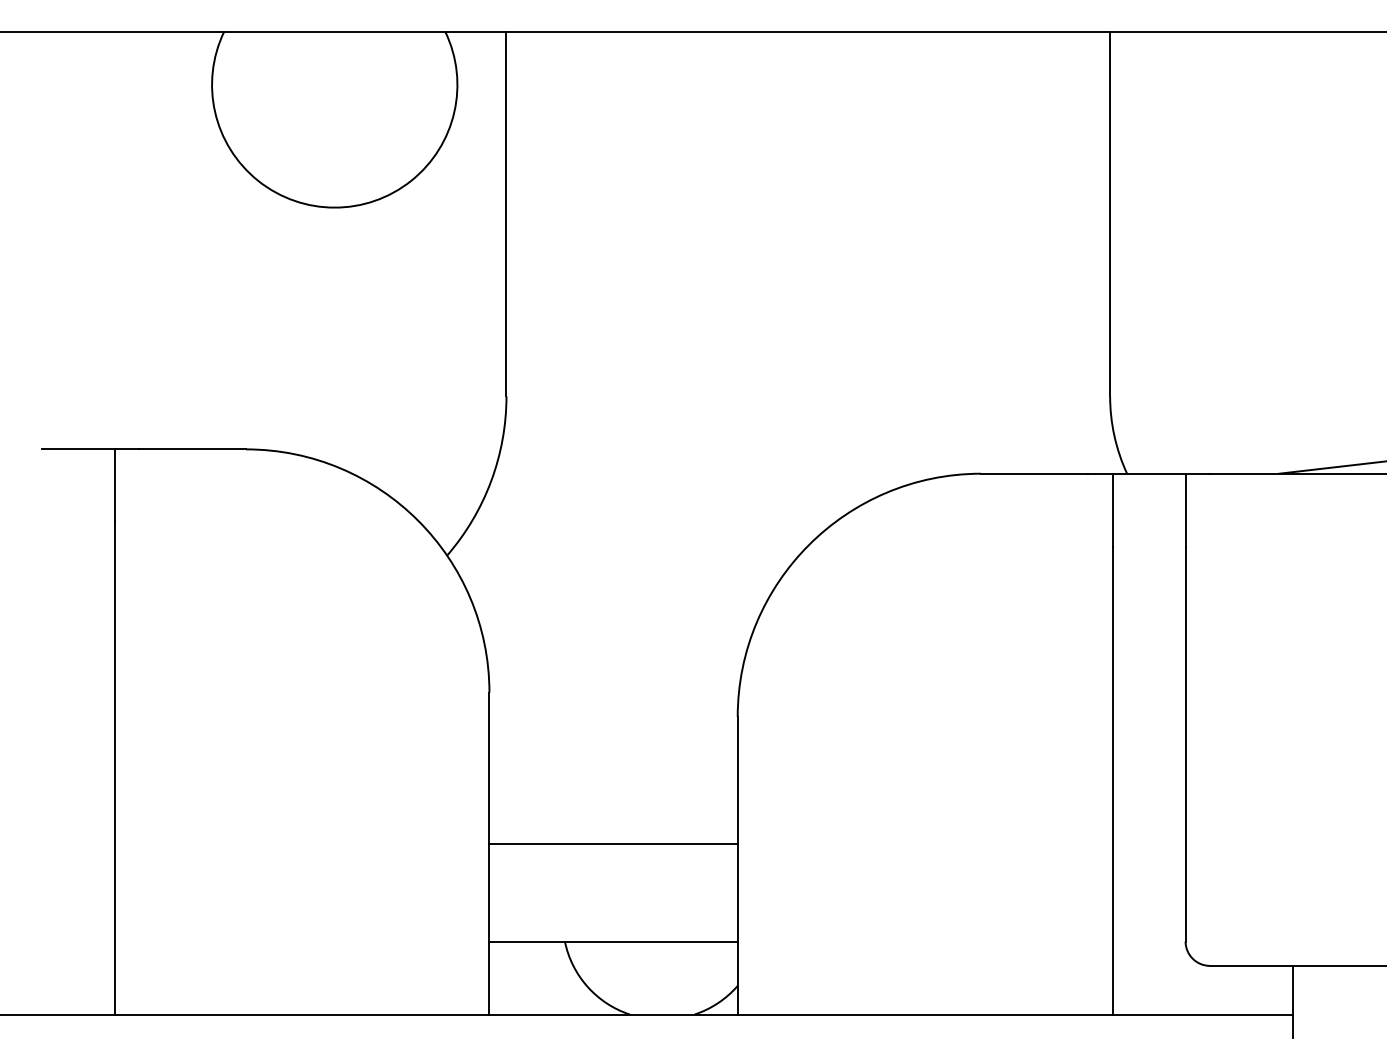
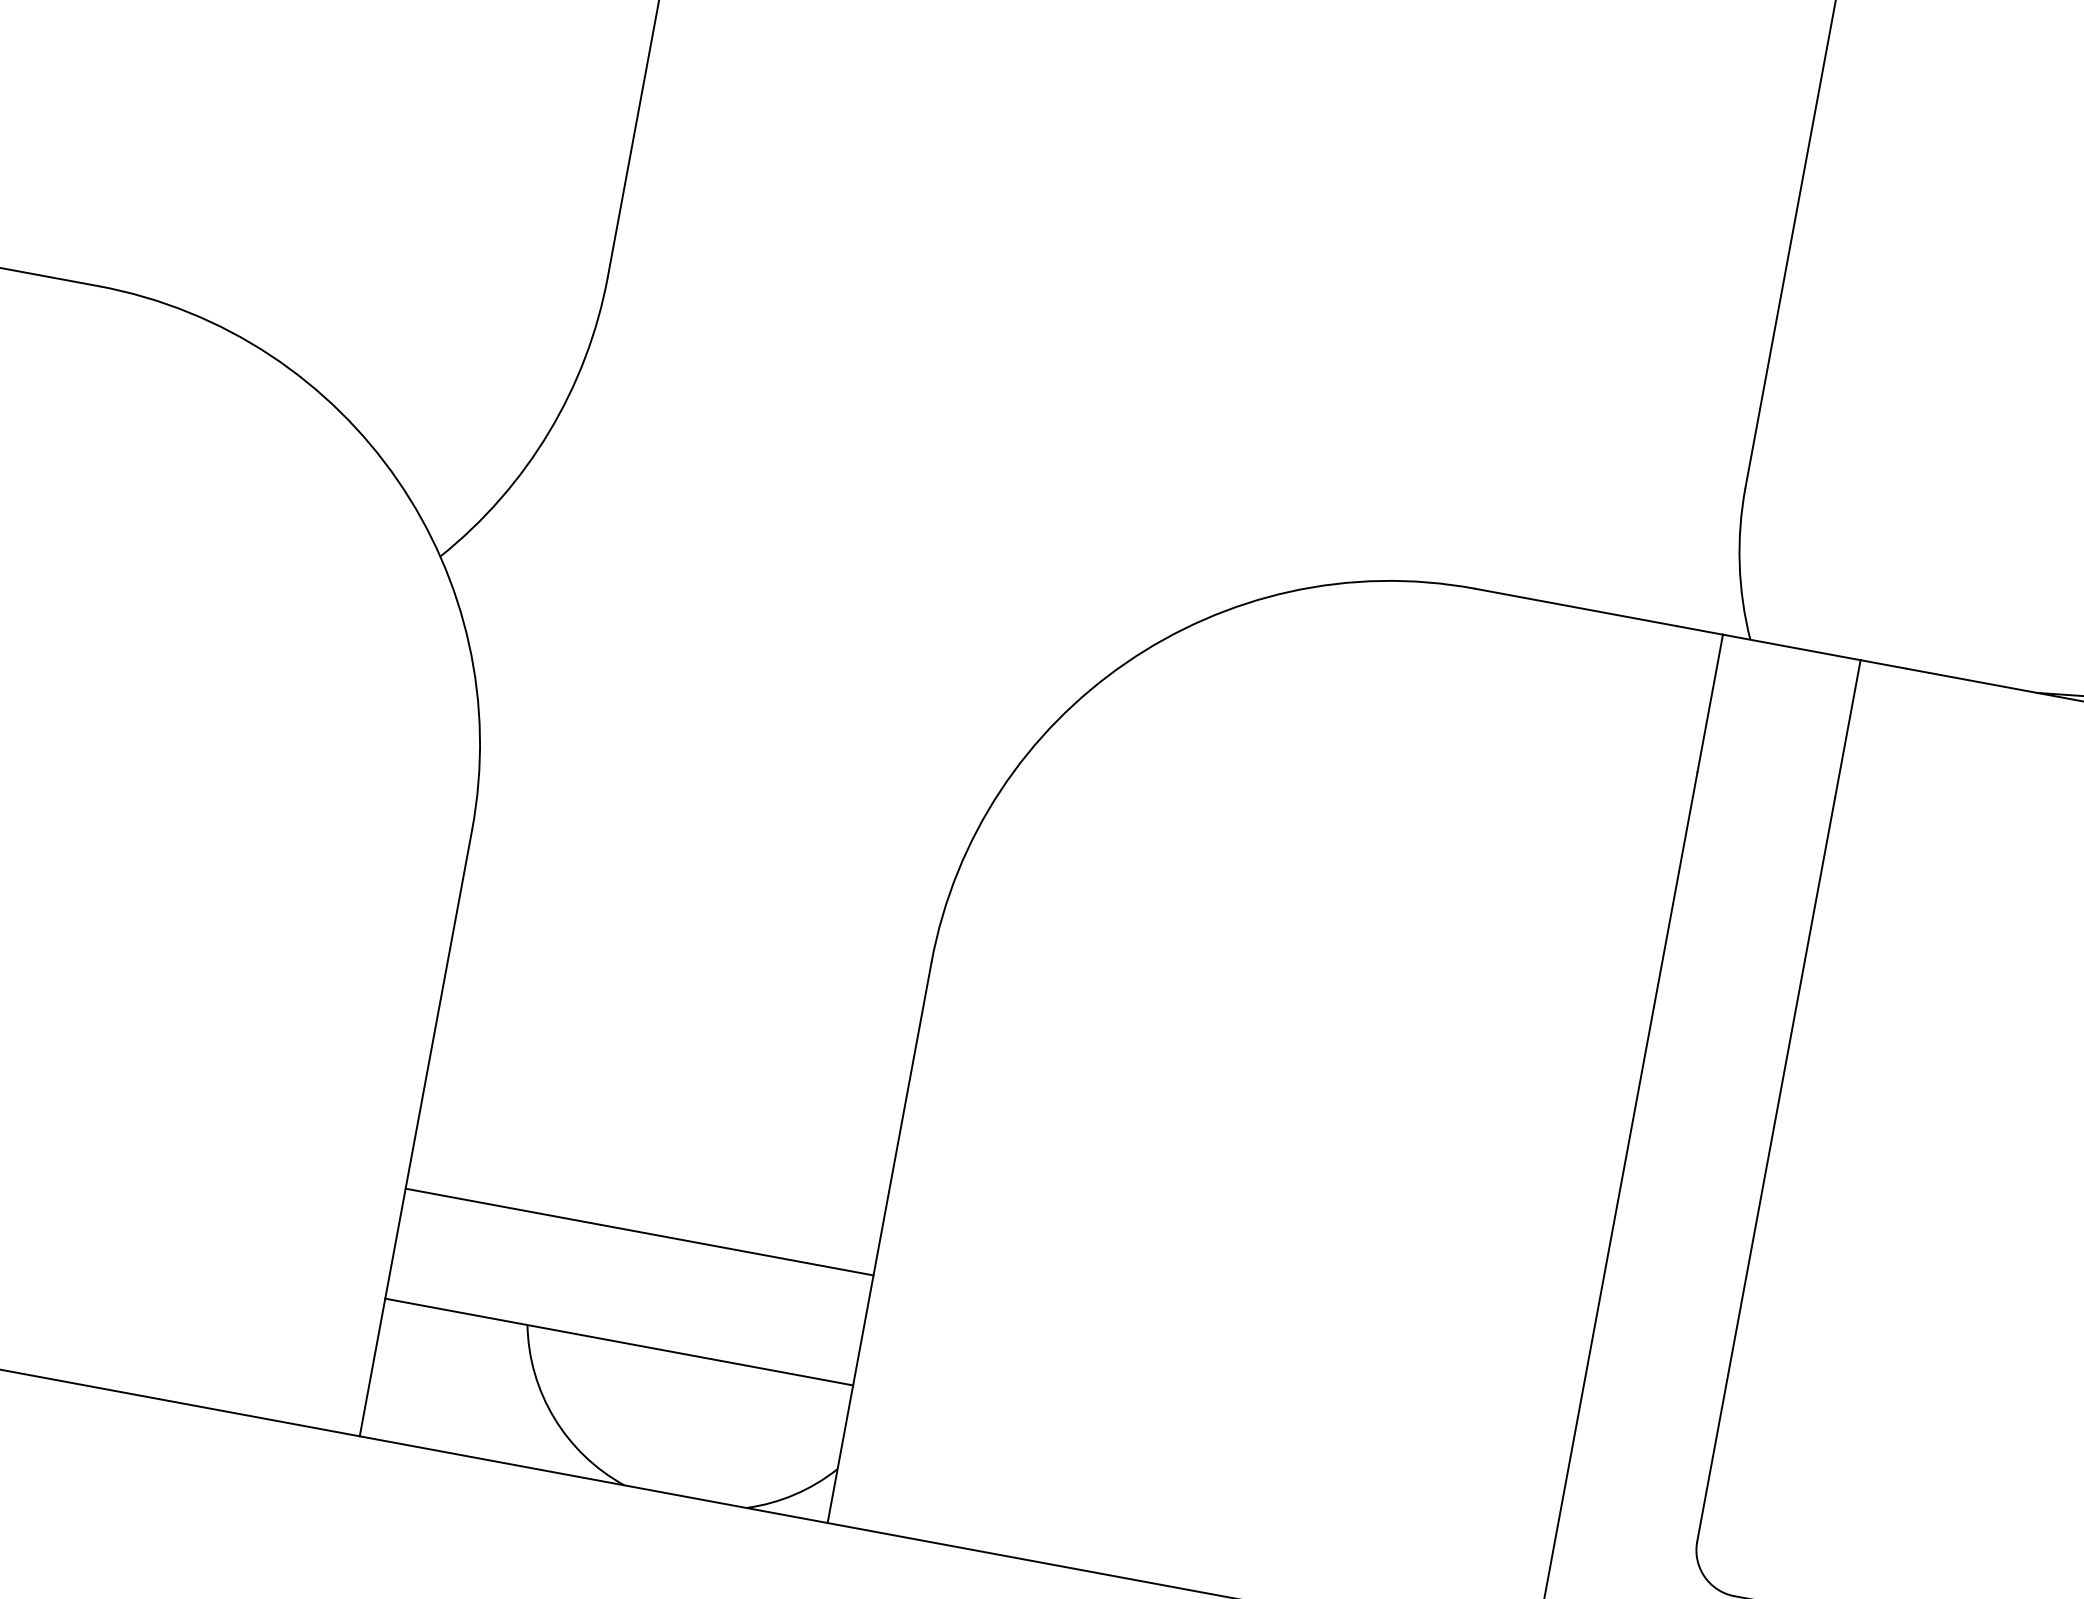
line: (613, 844) -> (639, 1232), moved

